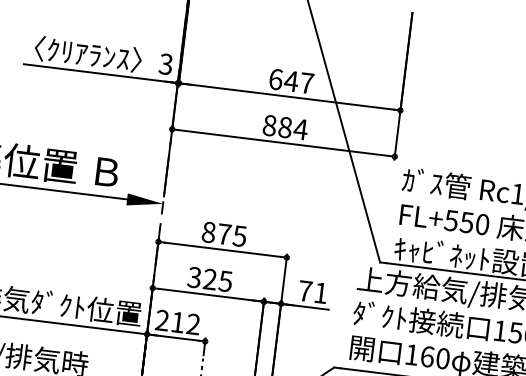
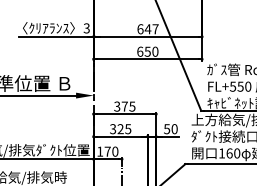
text: (284, 126) -> (147, 51), 884 -> 650
text: (209, 232) -> (117, 106), 875 -> 375
text: (312, 292) -> (170, 129), 71 -> 50
text: (177, 322) -> (107, 151), 212 -> 170

